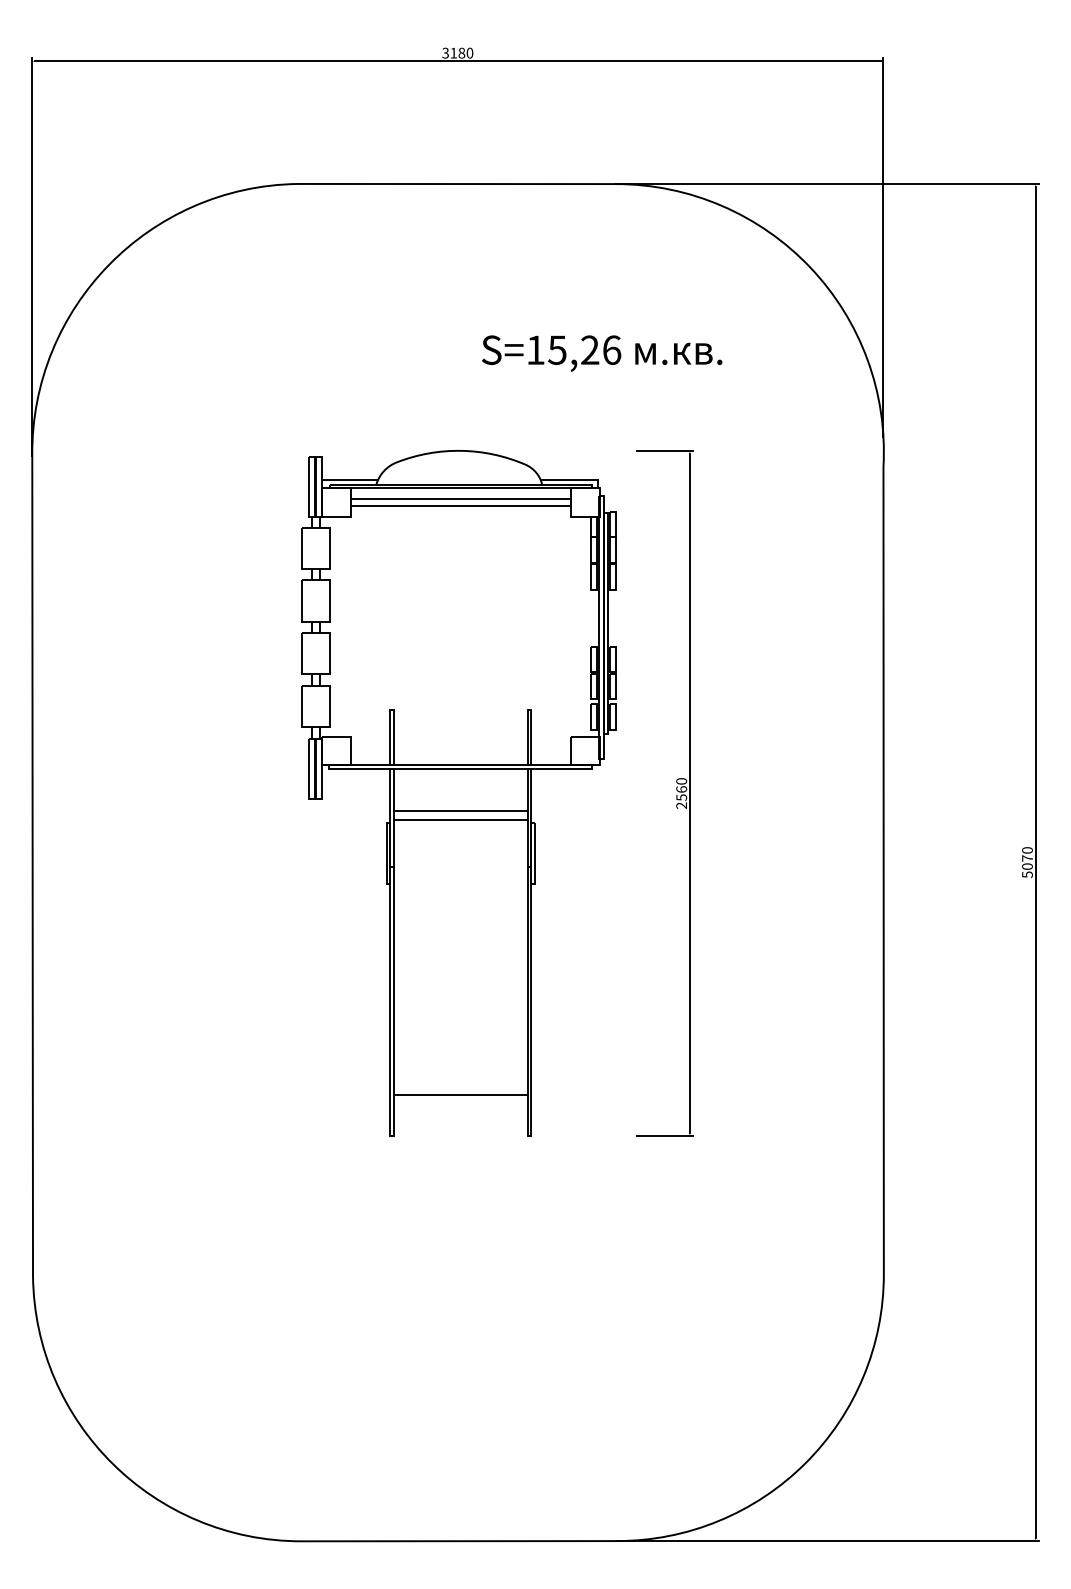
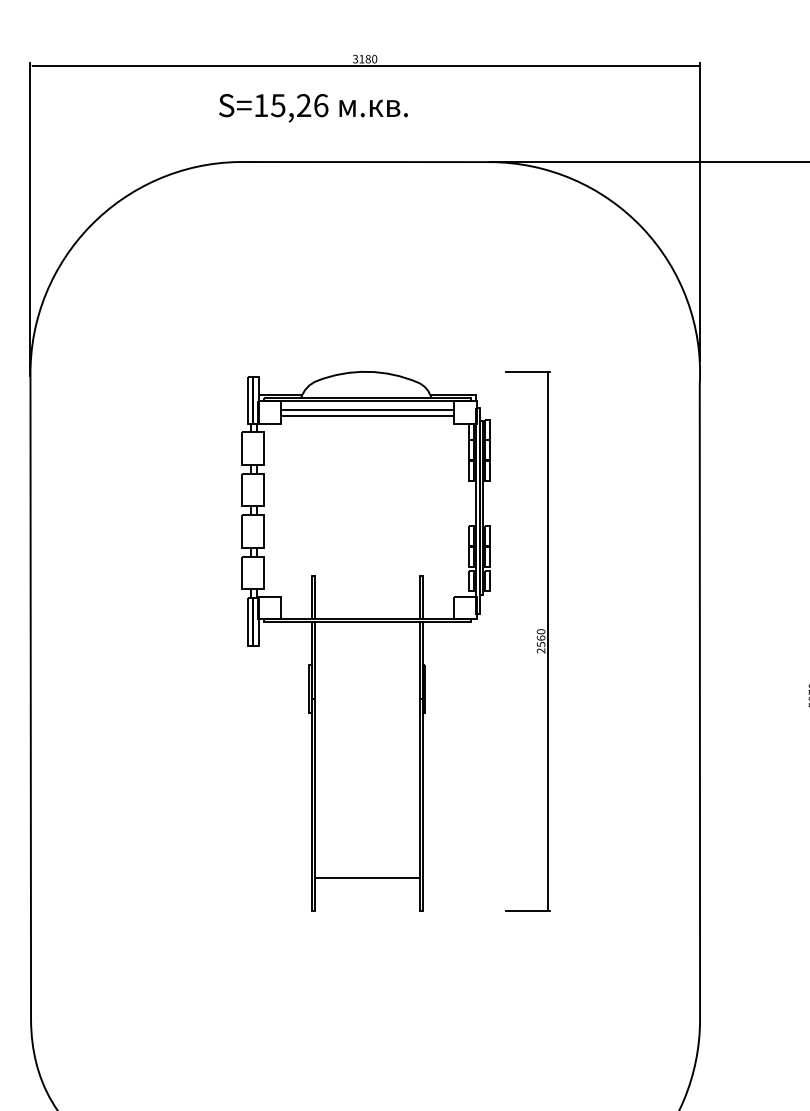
text: (602, 353) -> (313, 108), moved
line: (460, 811) -> (367, 655), removed
line: (460, 819) -> (367, 661), removed

